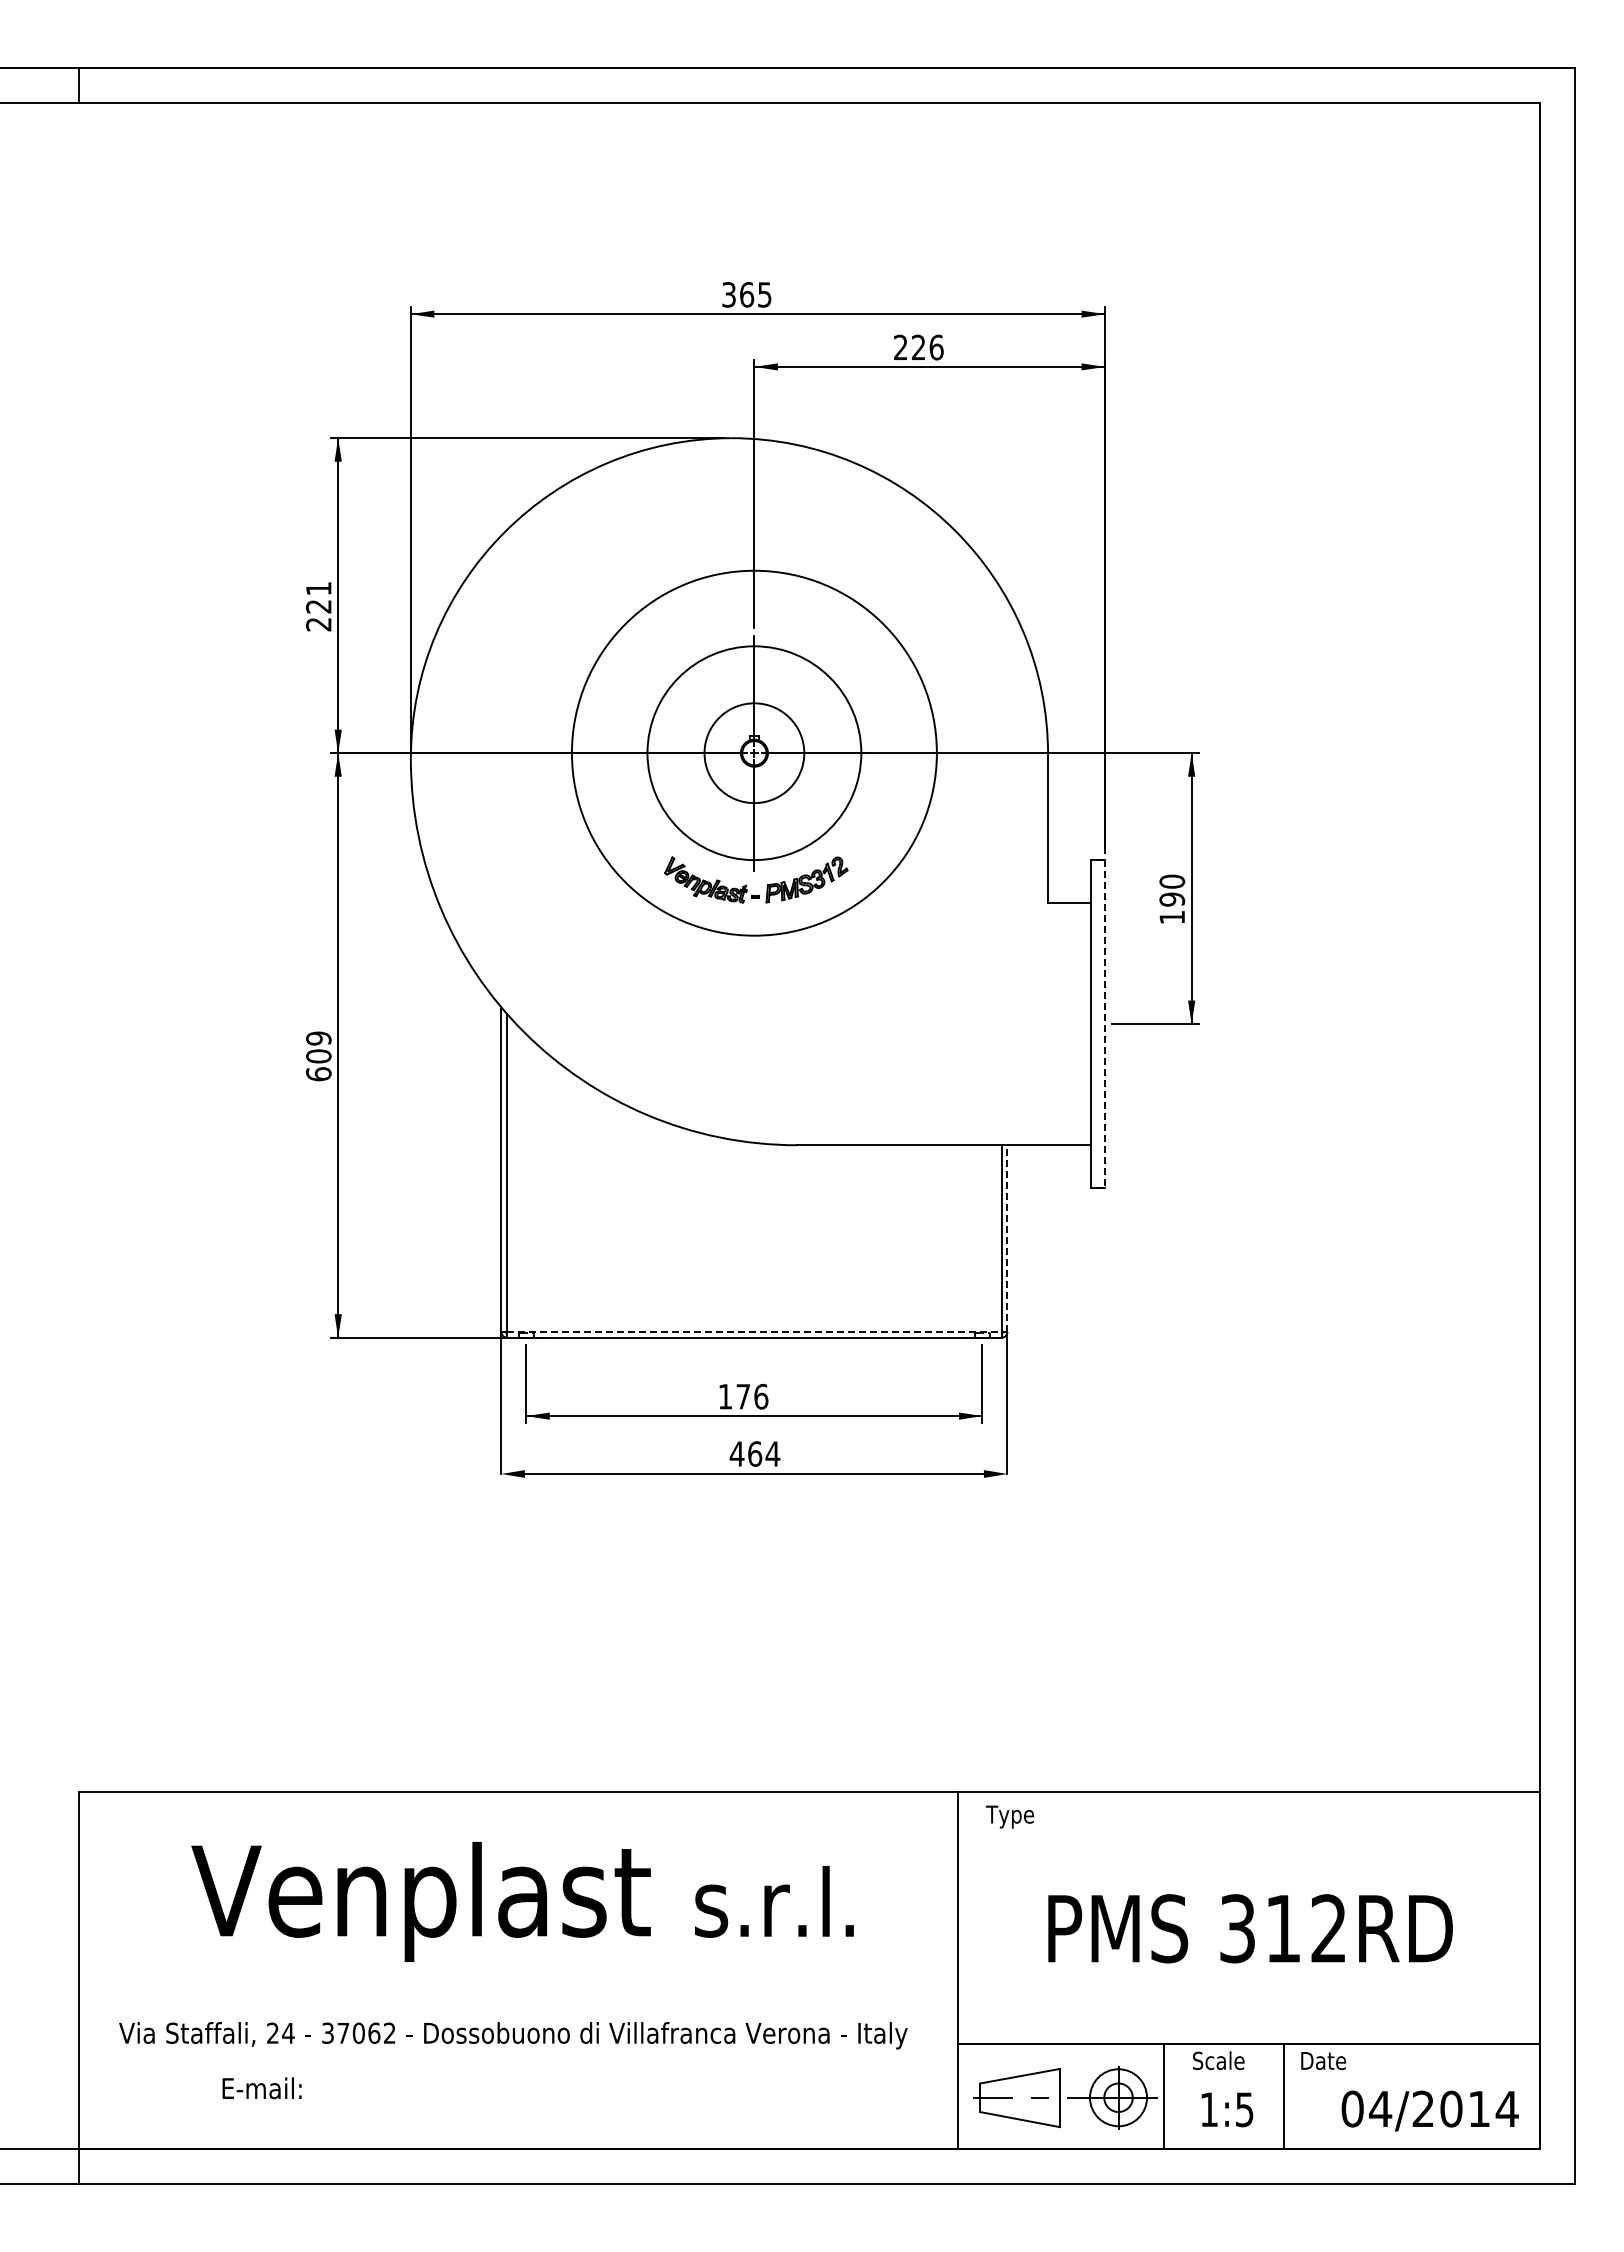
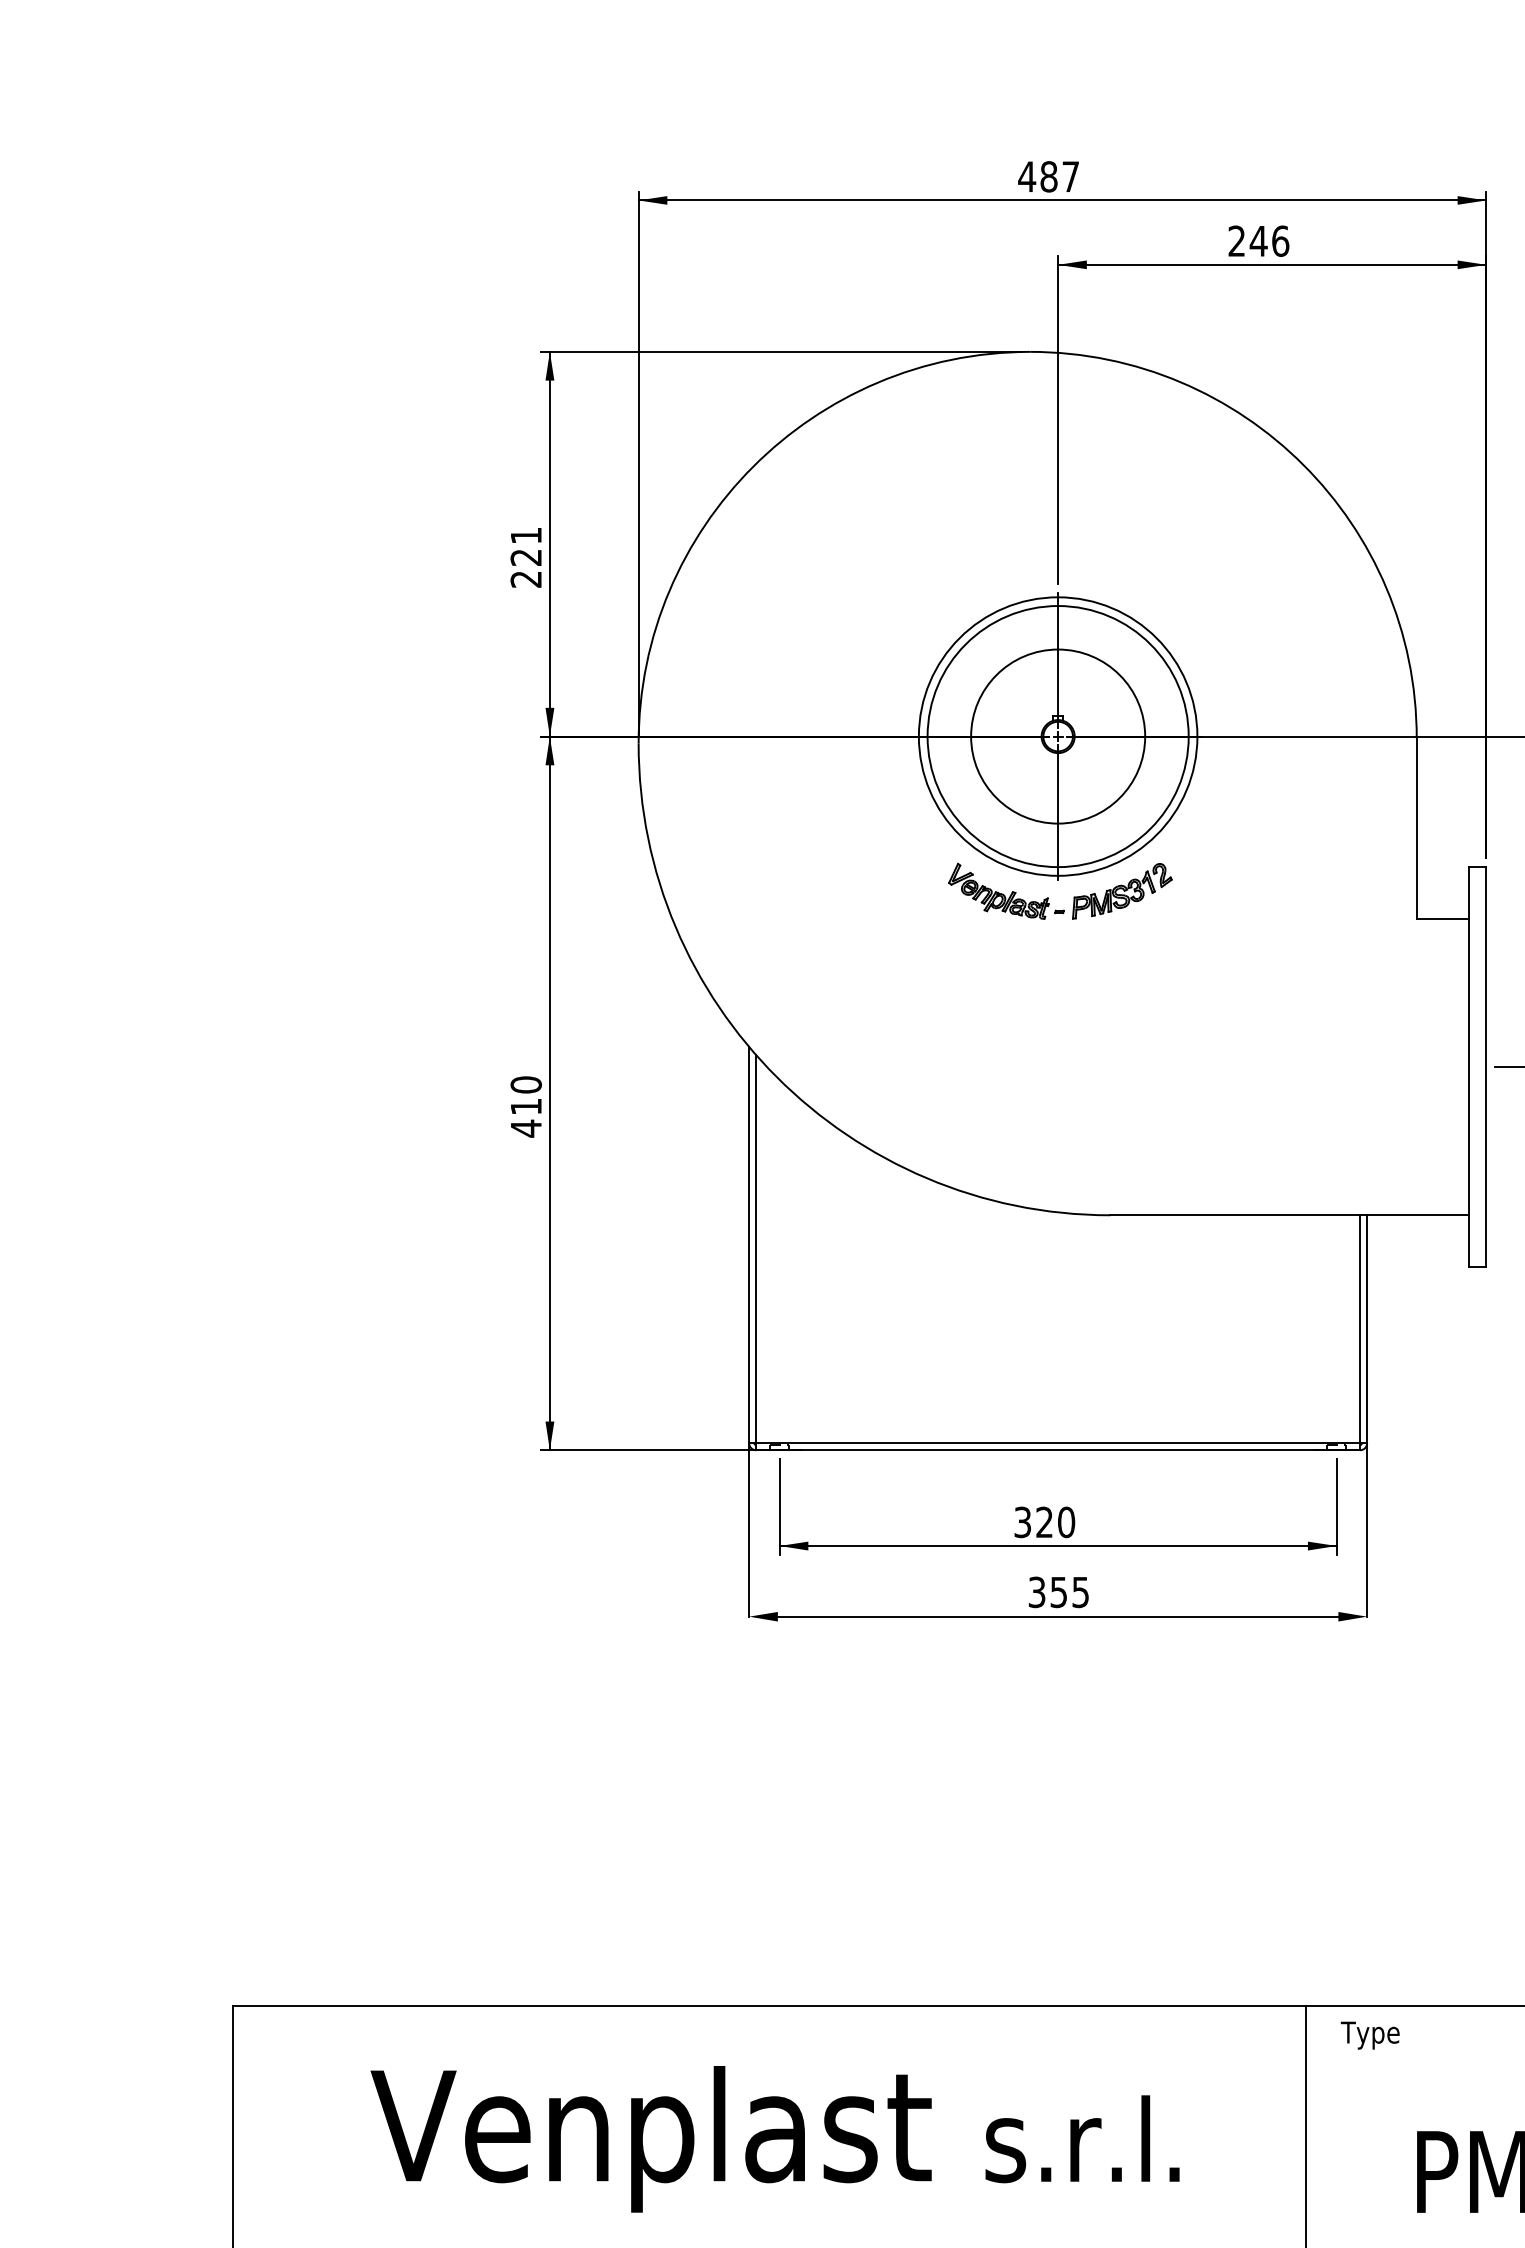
text: (746, 294) -> (1048, 176), 365 -> 487
text: (918, 346) -> (1258, 239), 226 -> 246
circle: (754, 752) -> (1058, 735), size x1.43
circle: (754, 753) -> (1058, 736), size x0.62
line: (1105, 1024) -> (1486, 1067), dashed -> solid
text: (318, 1056) -> (525, 1106), 609 -> 410
line: (1007, 1238) -> (1367, 1329), dashed -> solid
line: (754, 1331) -> (1058, 1442), dashed -> solid
text: (743, 1396) -> (1044, 1522), 176 -> 320
text: (754, 1453) -> (1058, 1591), 464 -> 355

